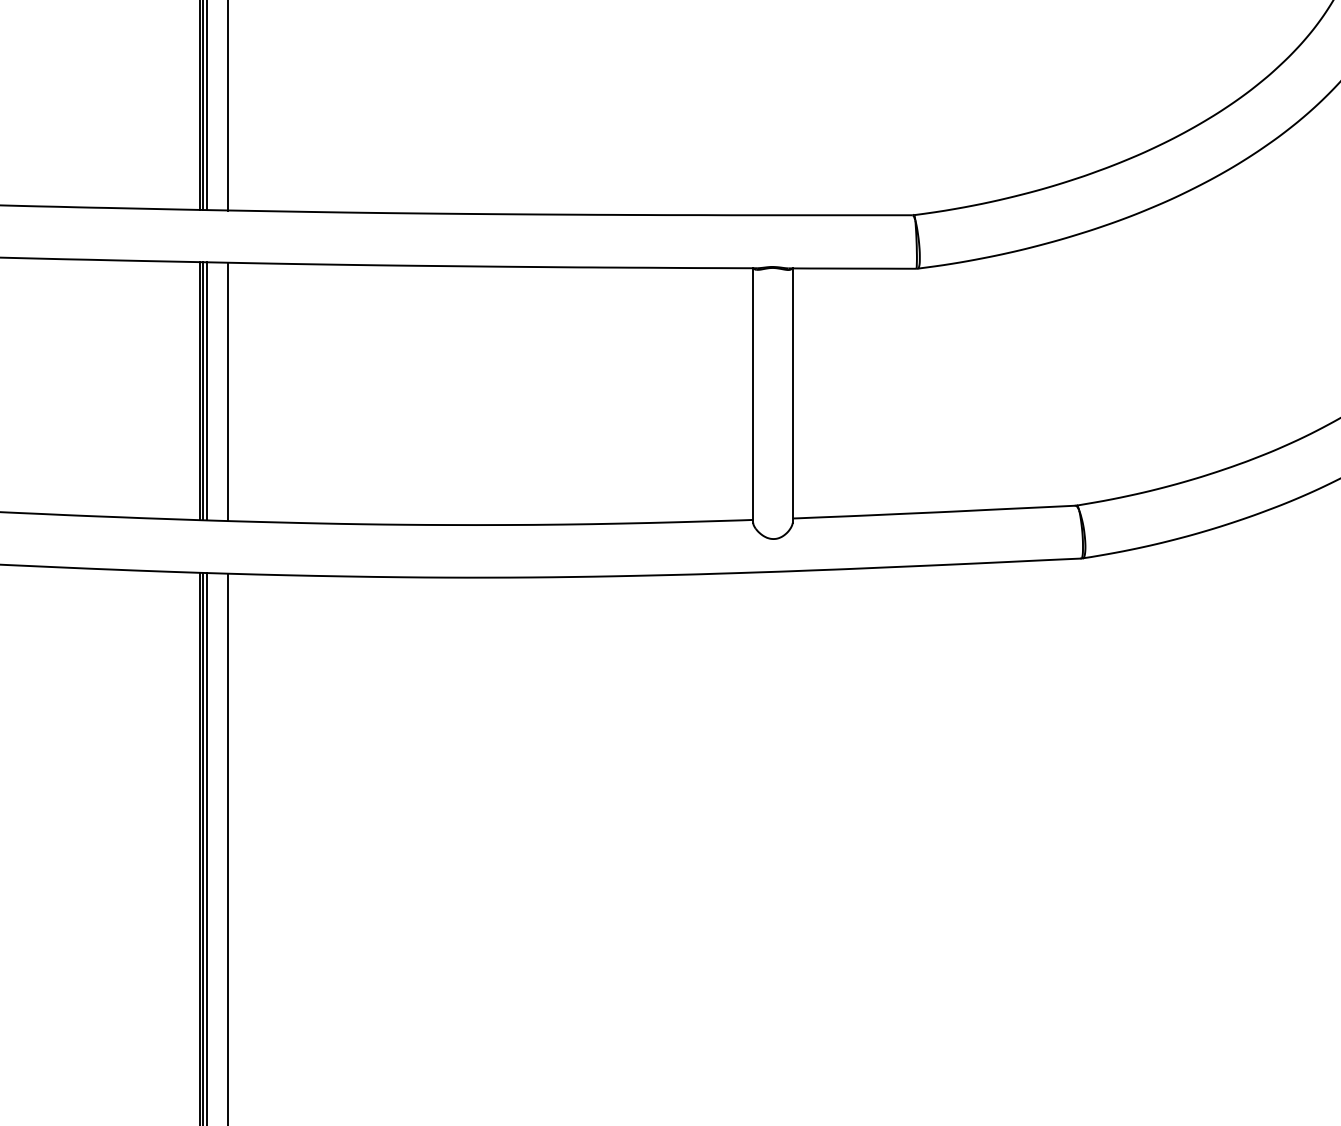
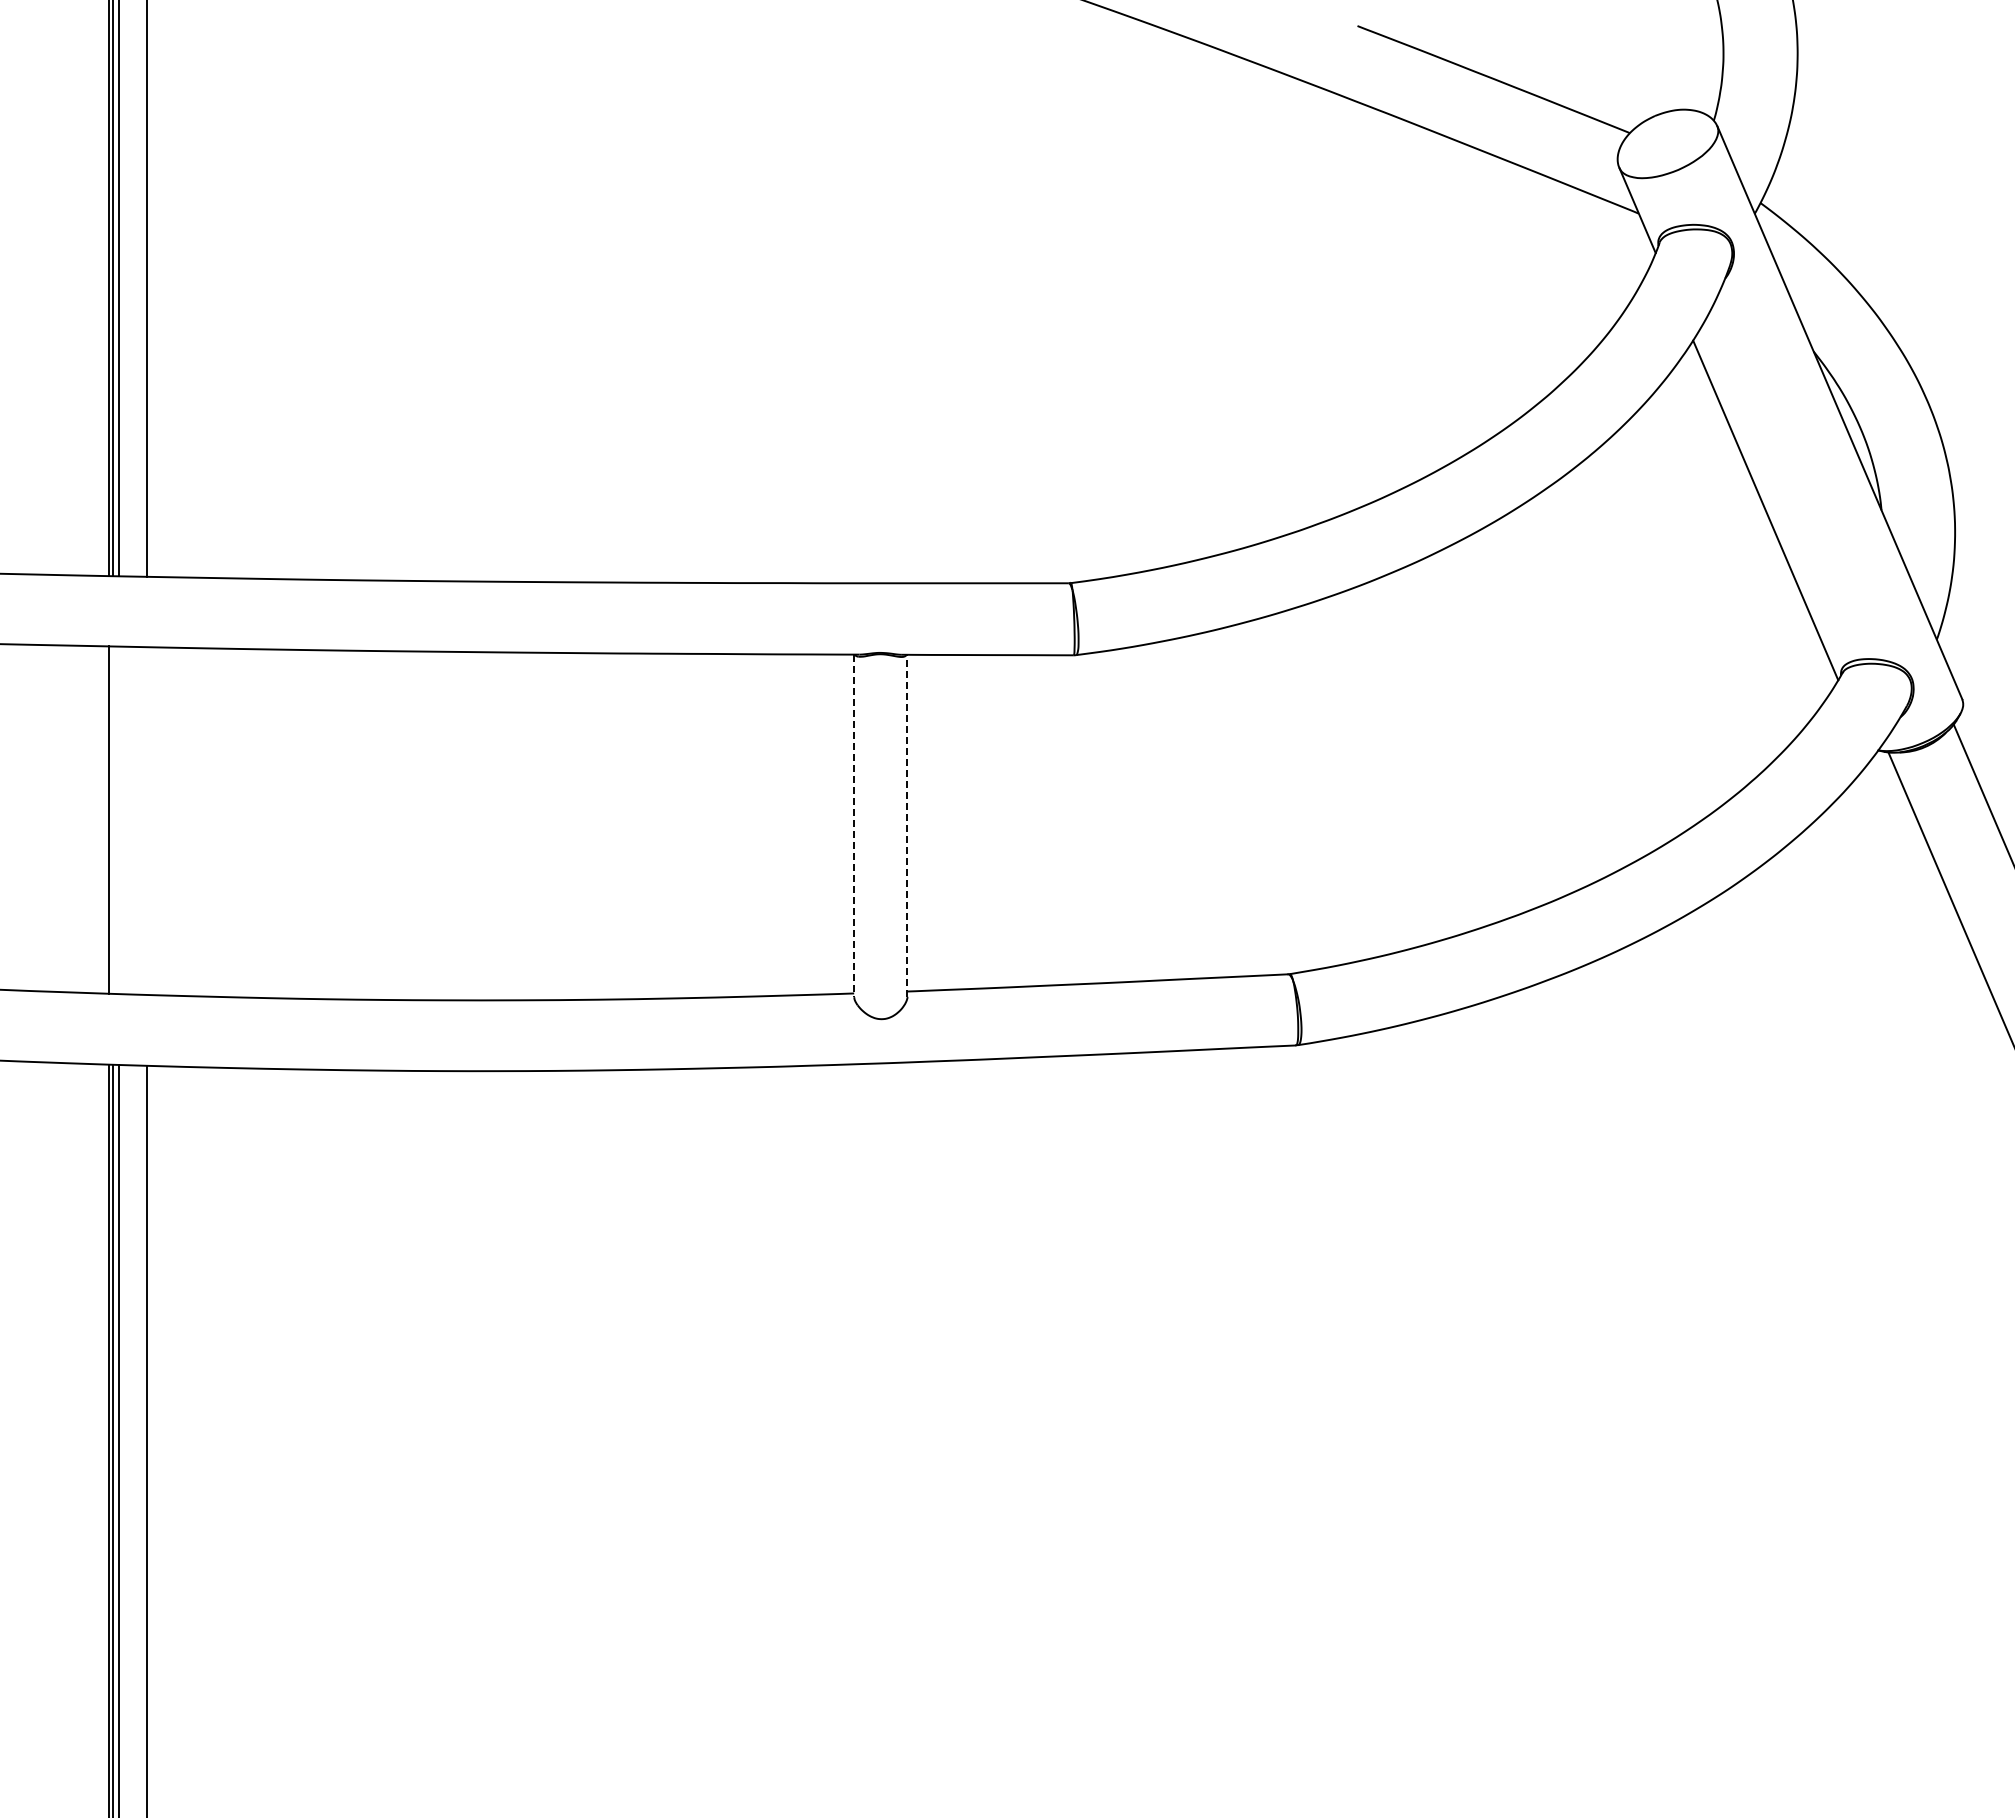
line: (202, 391) -> (113, 820), removed
line: (207, 391) -> (119, 820), removed
line: (228, 391) -> (147, 820), removed
line: (753, 395) -> (854, 826), solid -> dashed
line: (792, 395) -> (907, 825), solid -> dashed

